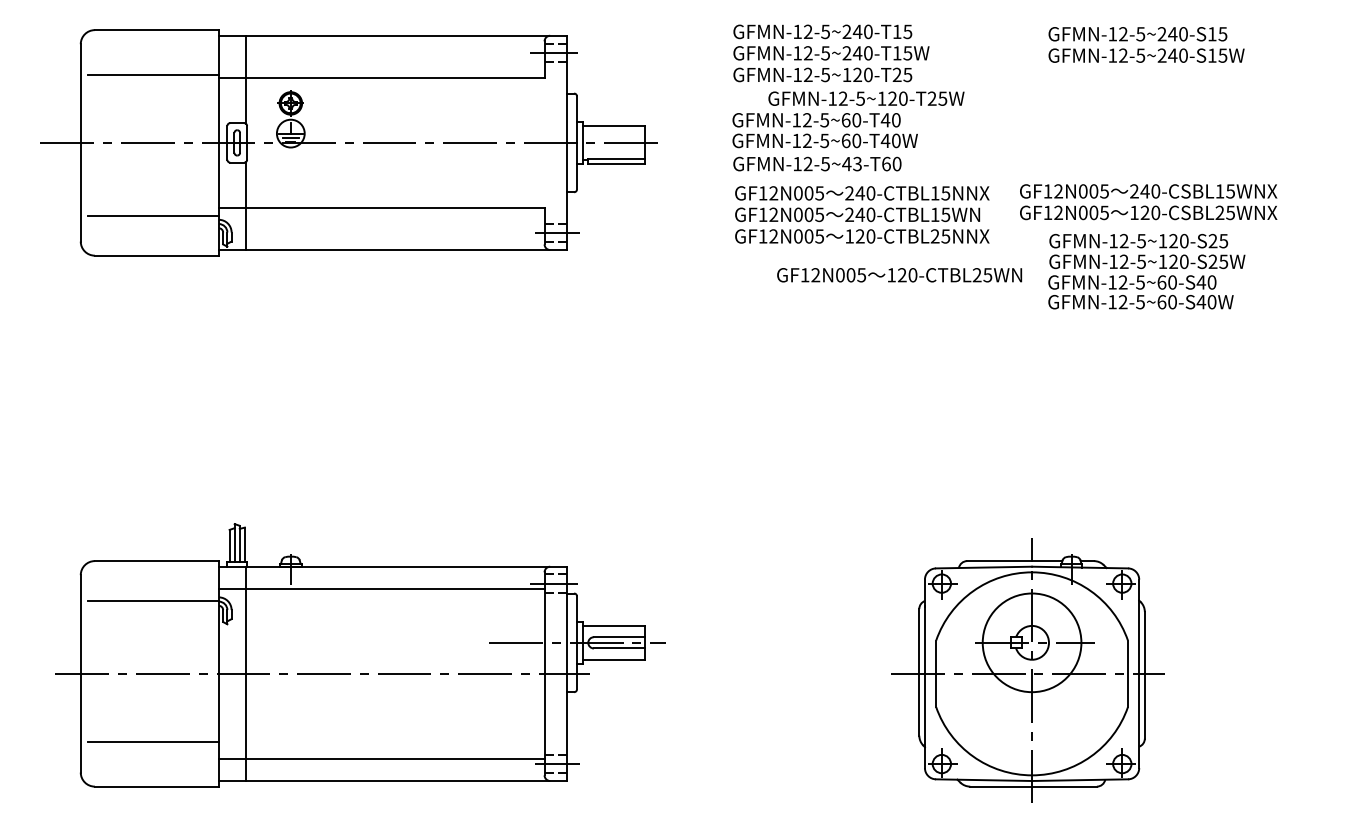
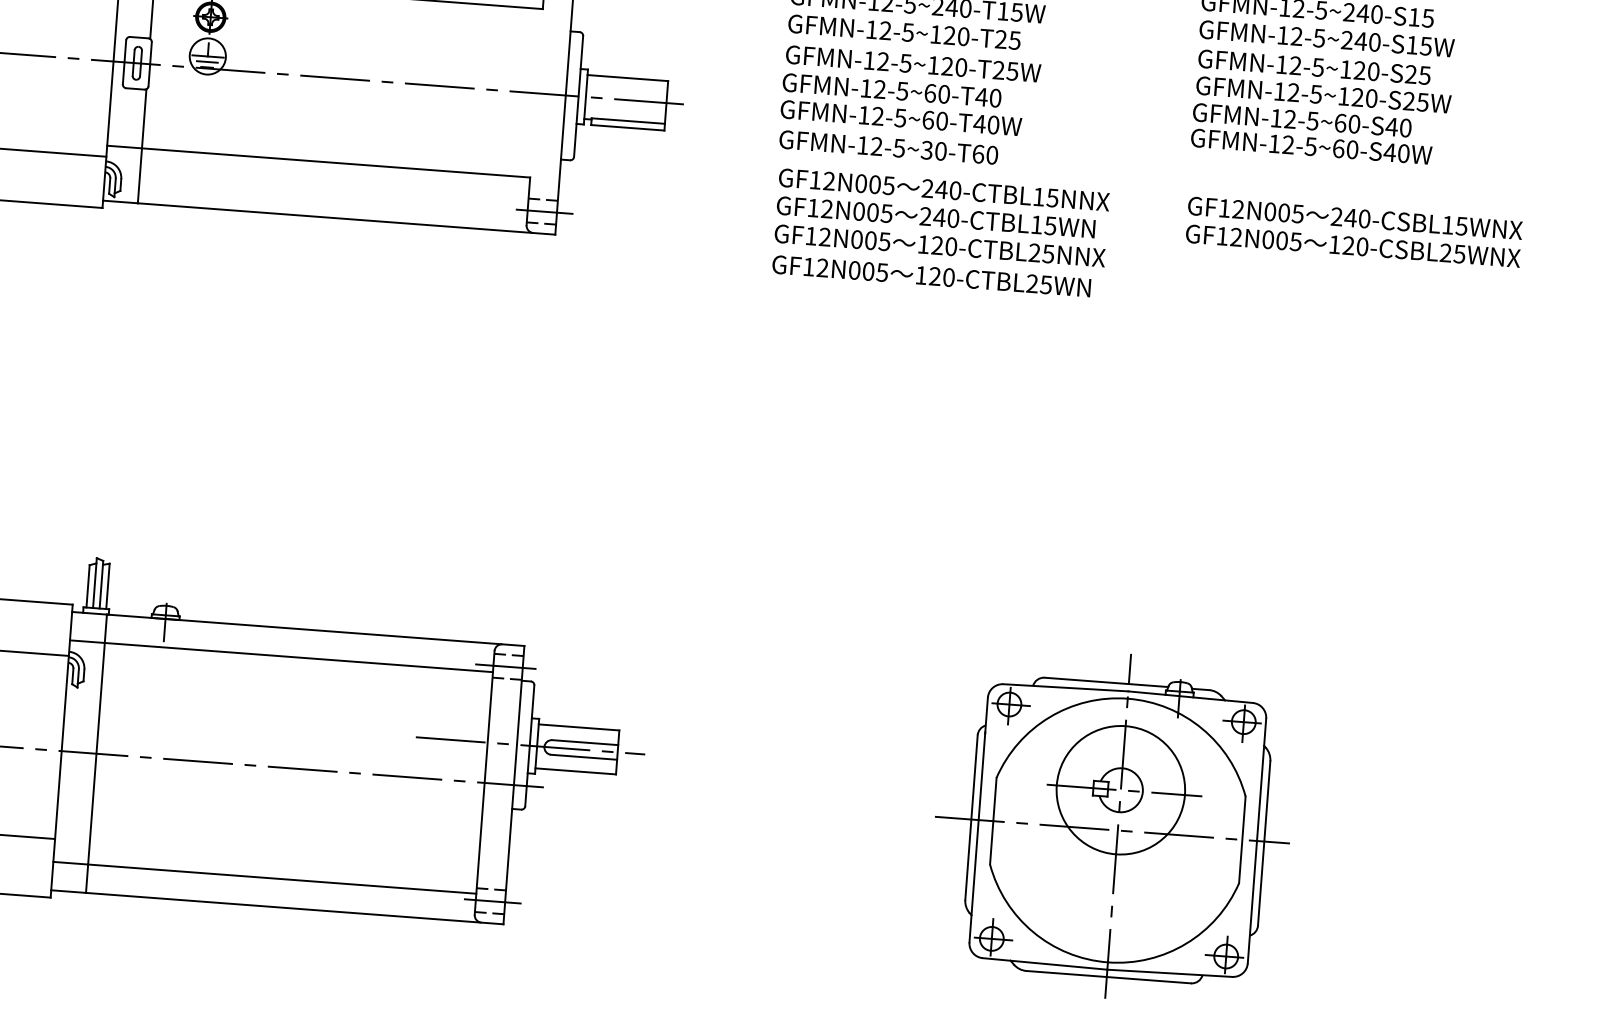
text: (866, 98) -> (913, 63), moved
text: (851, 163) -> (933, 150), GFMN-12-5~43-T60 -> GFMN-12-5~30-T60
text: (1148, 202) -> (1354, 232), moved
text: (1146, 271) -> (1321, 107), moved
text: (899, 275) -> (931, 276), moved

